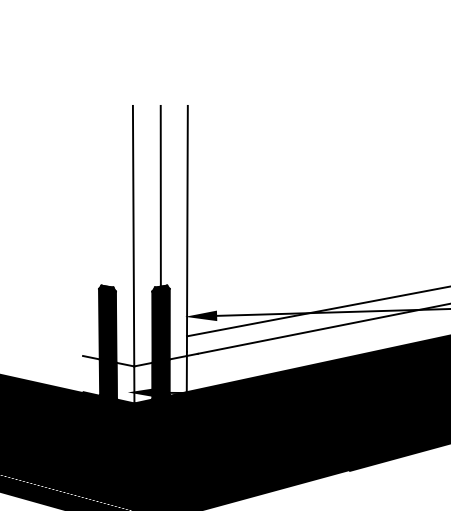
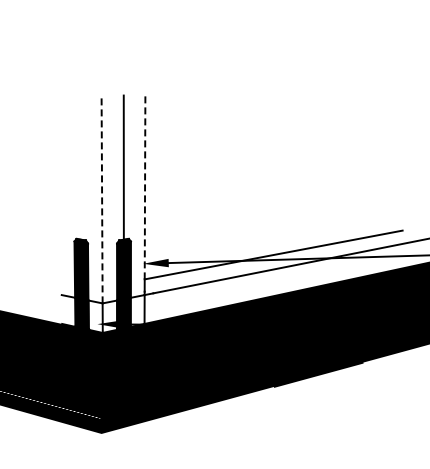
line: (187, 221) -> (145, 187), solid -> dashed
line: (134, 236) -> (102, 199), solid -> dashed

